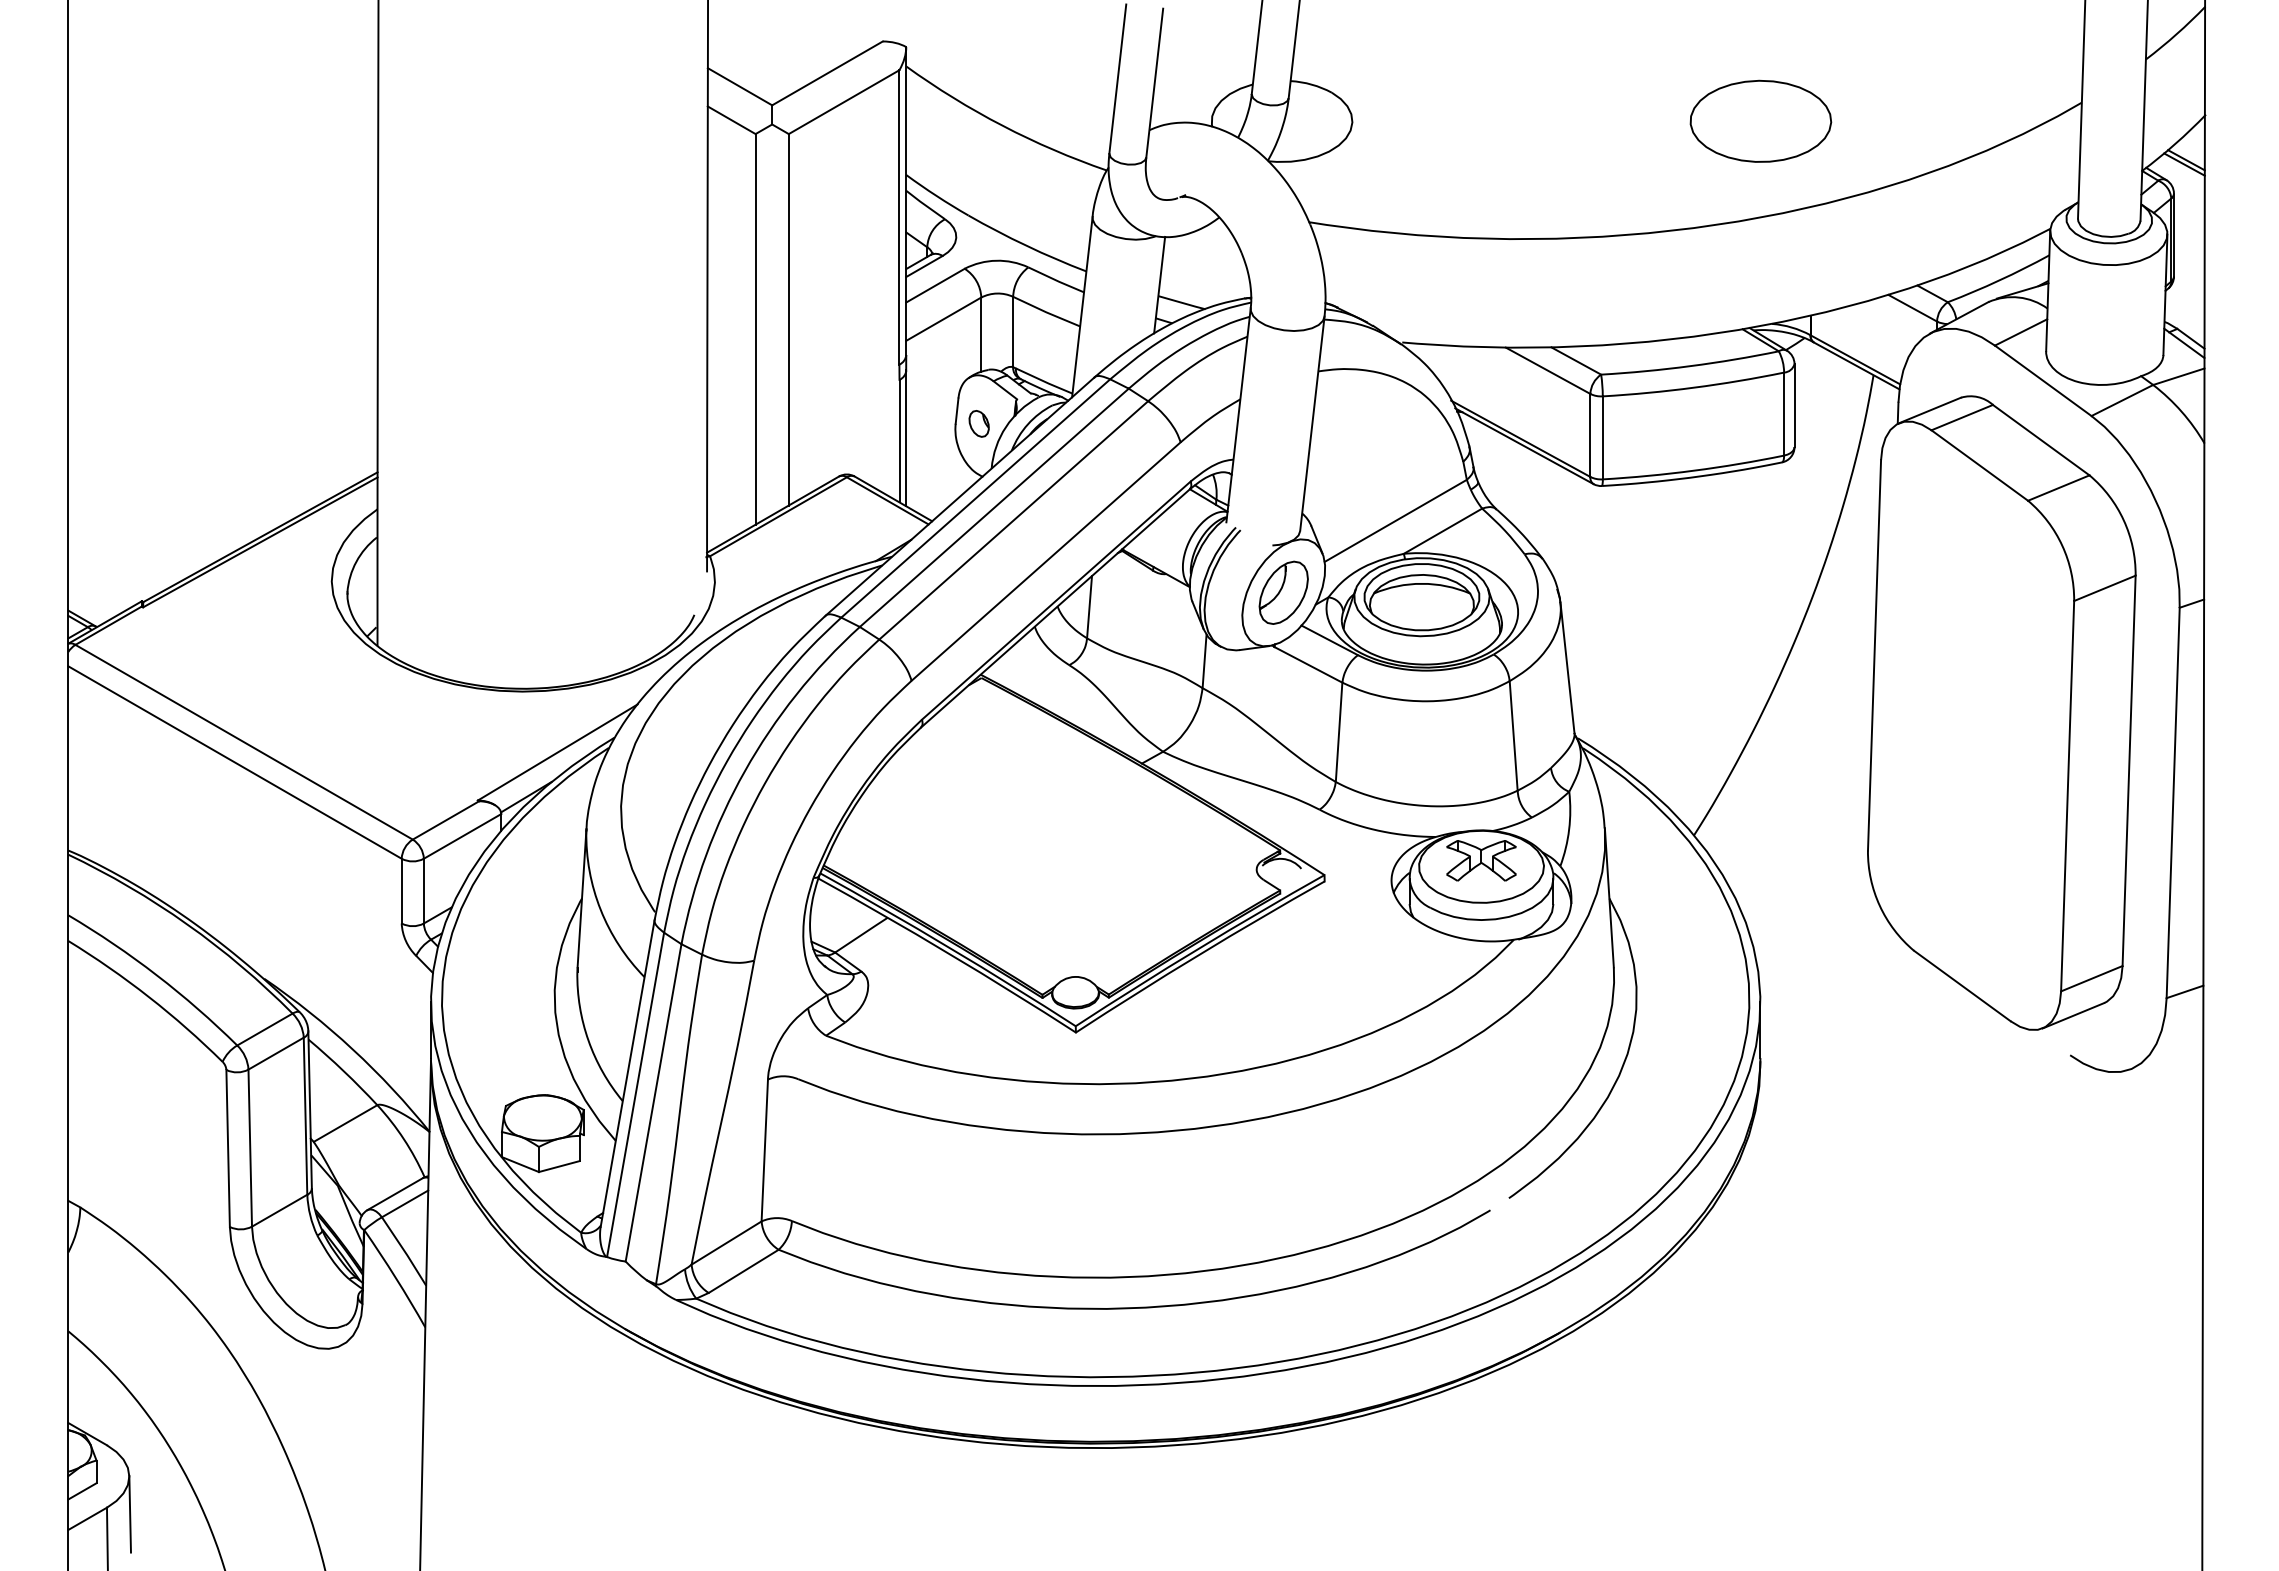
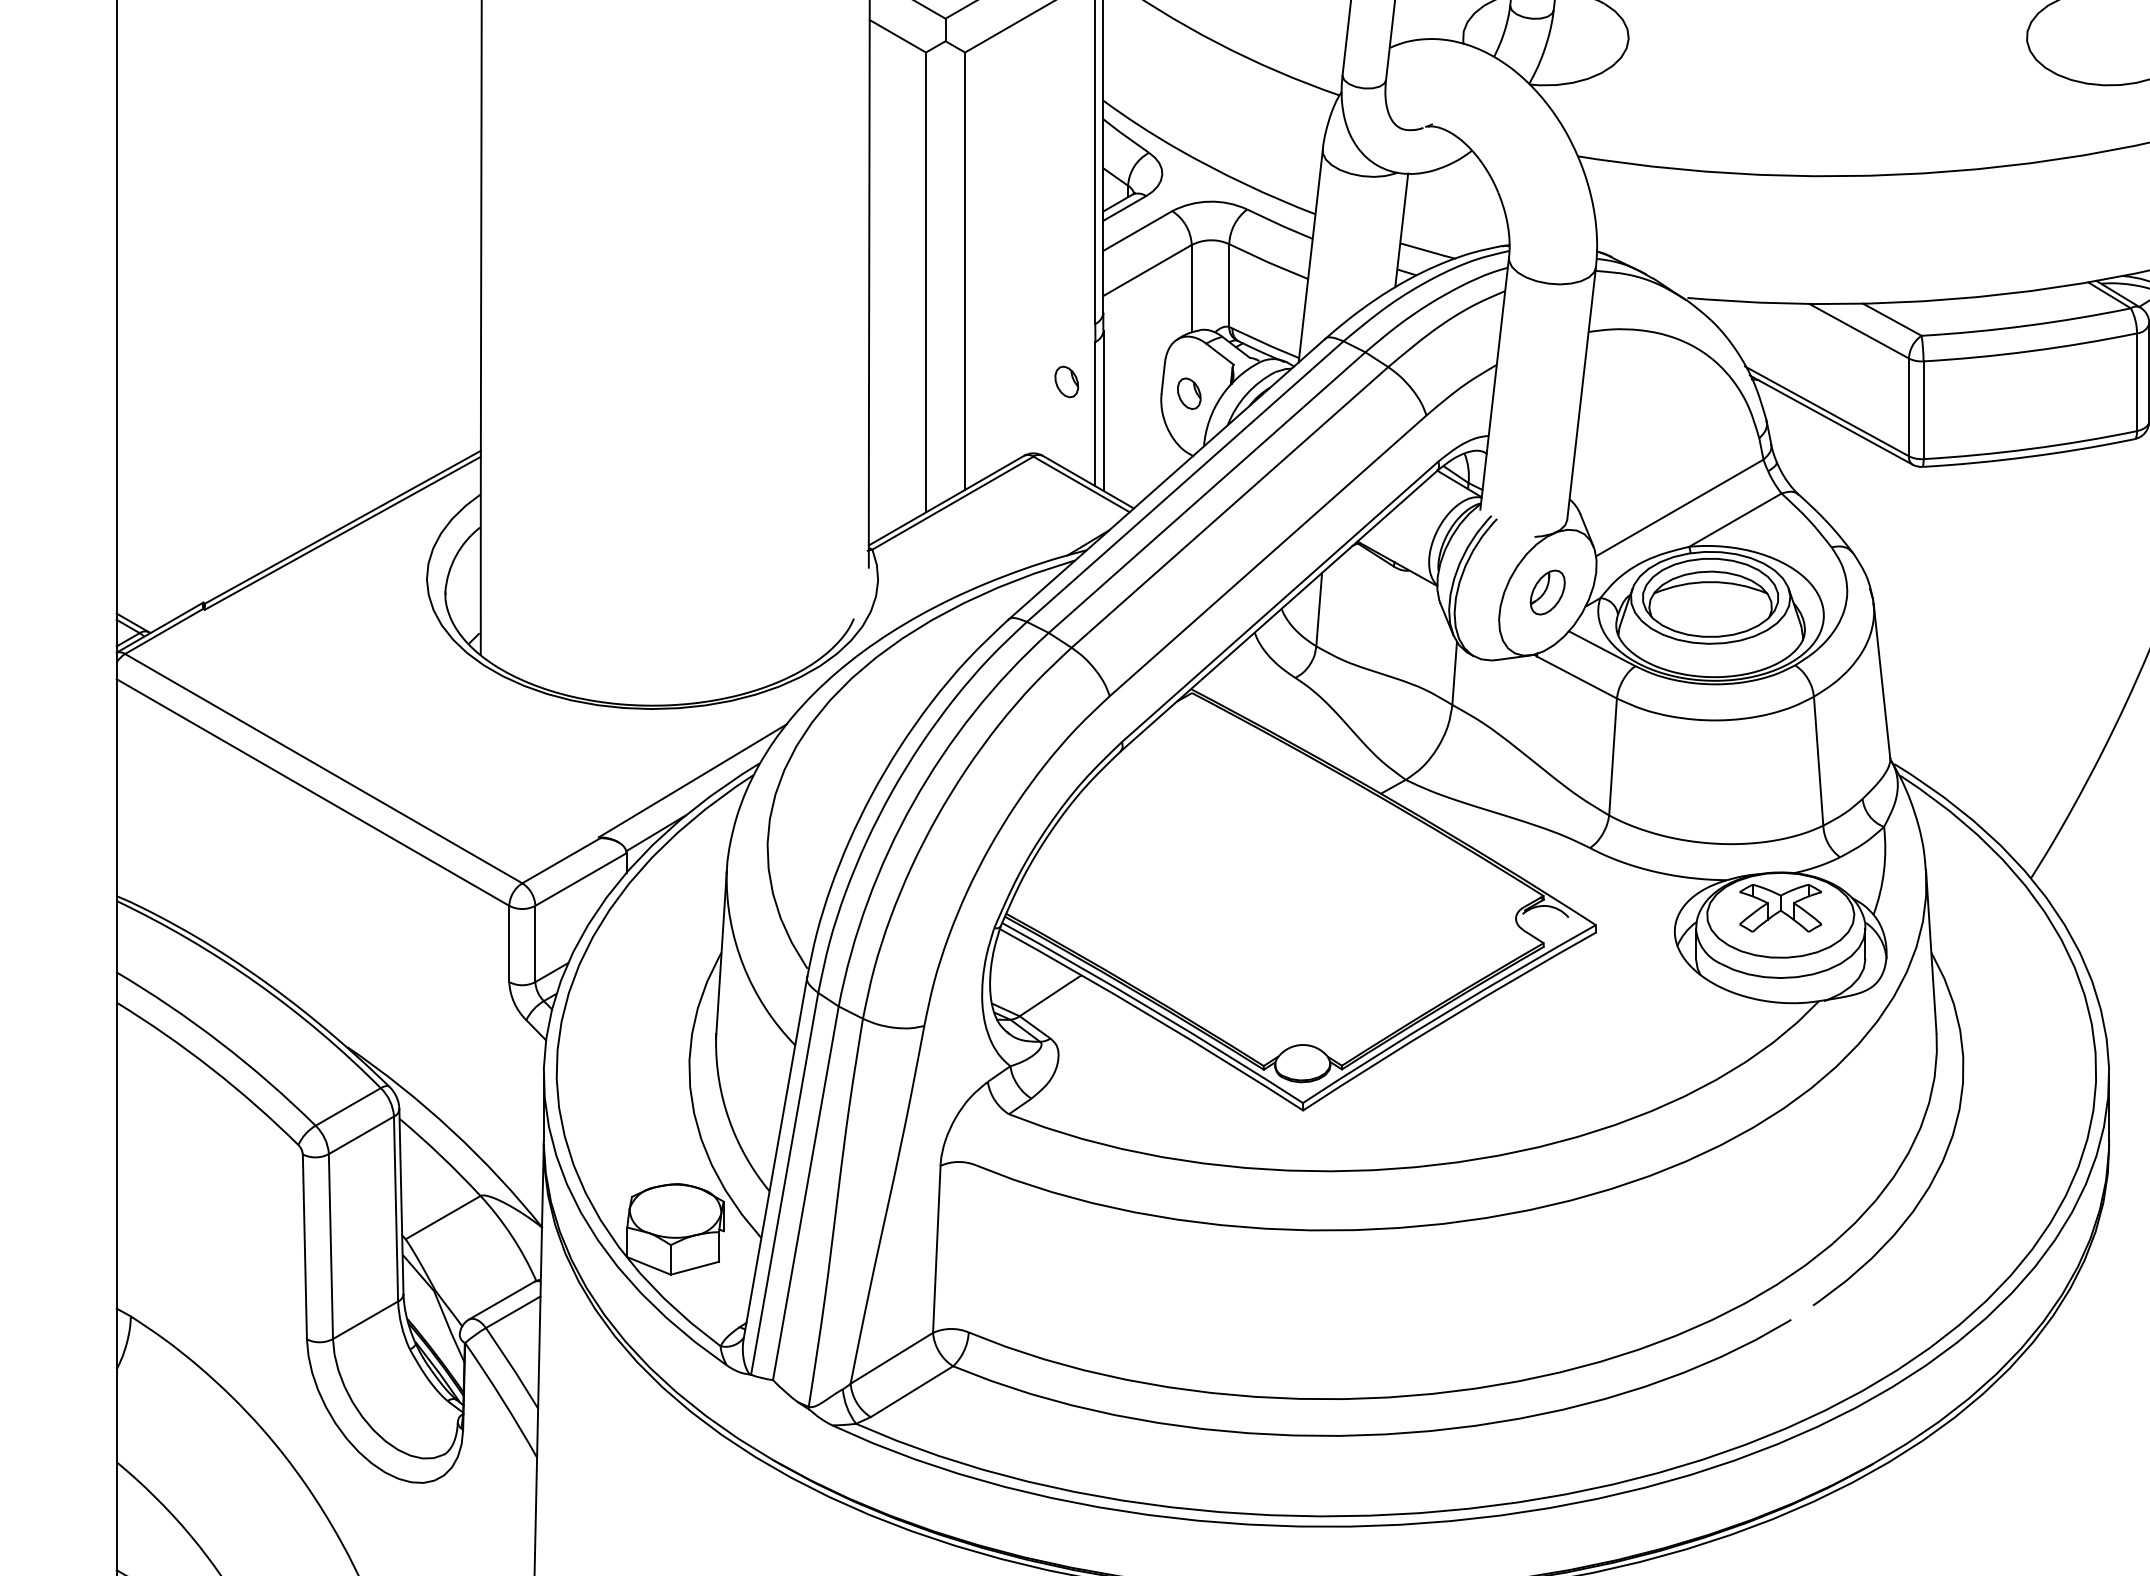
part: (874, 413) -> (1065, 381), added
part: (1283, 592) -> (1547, 592), size x0.6

